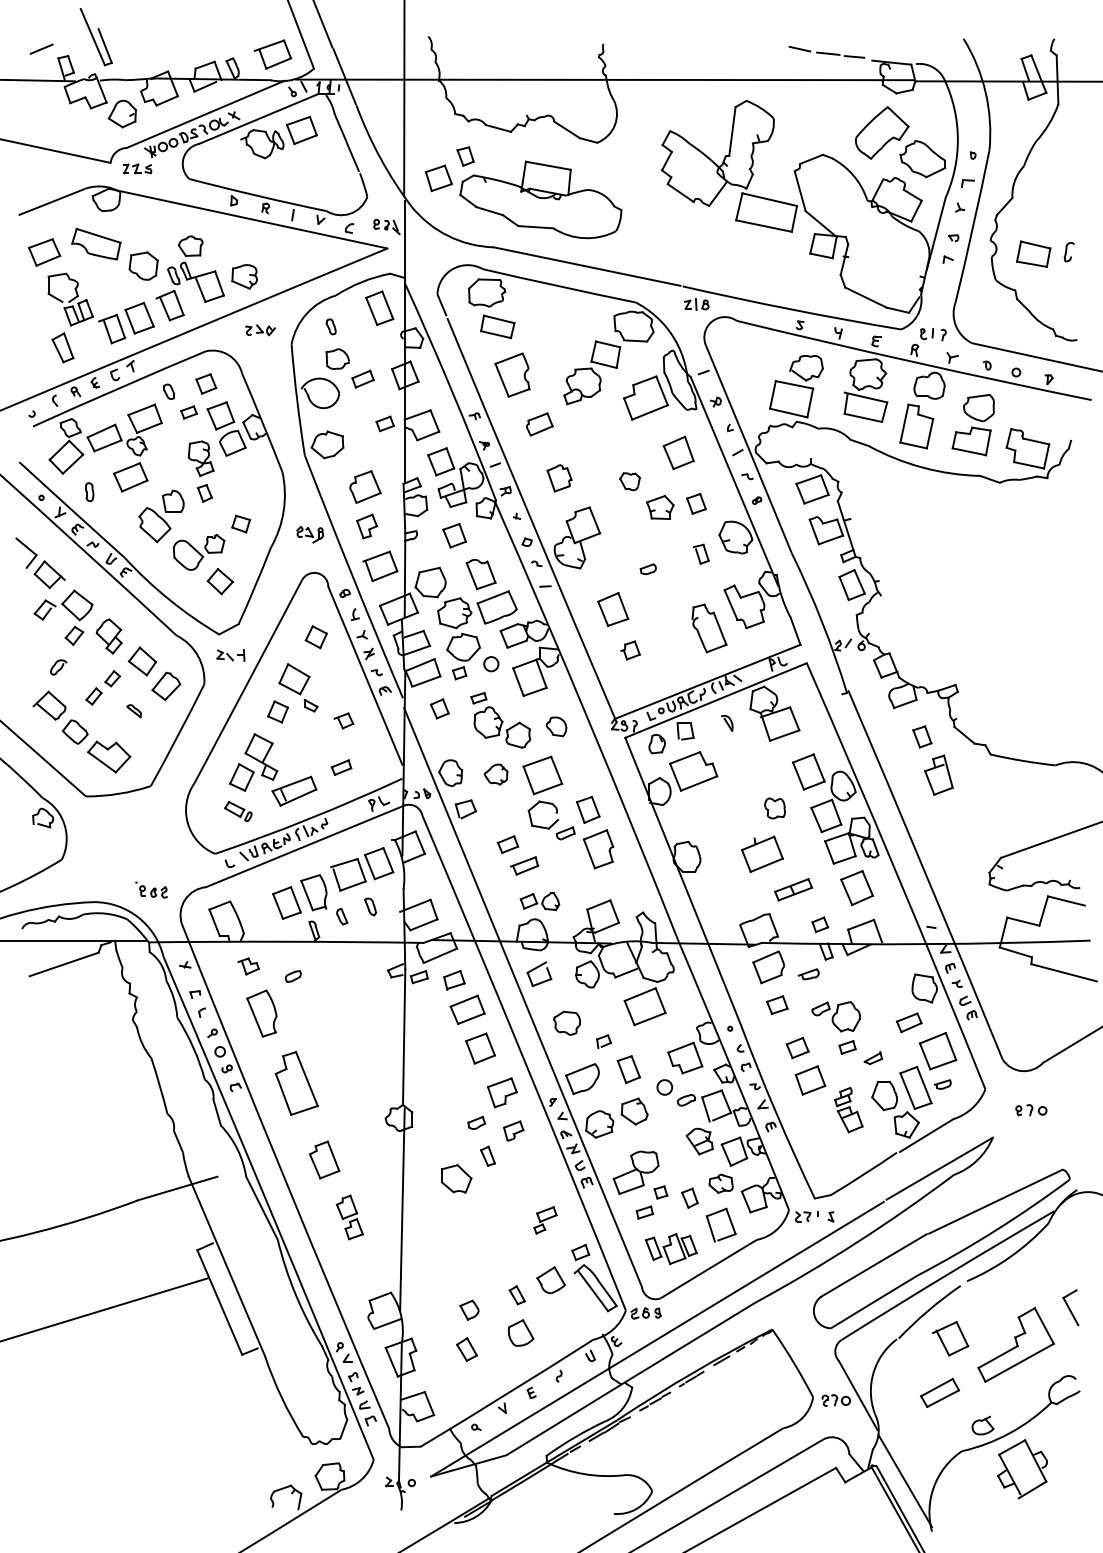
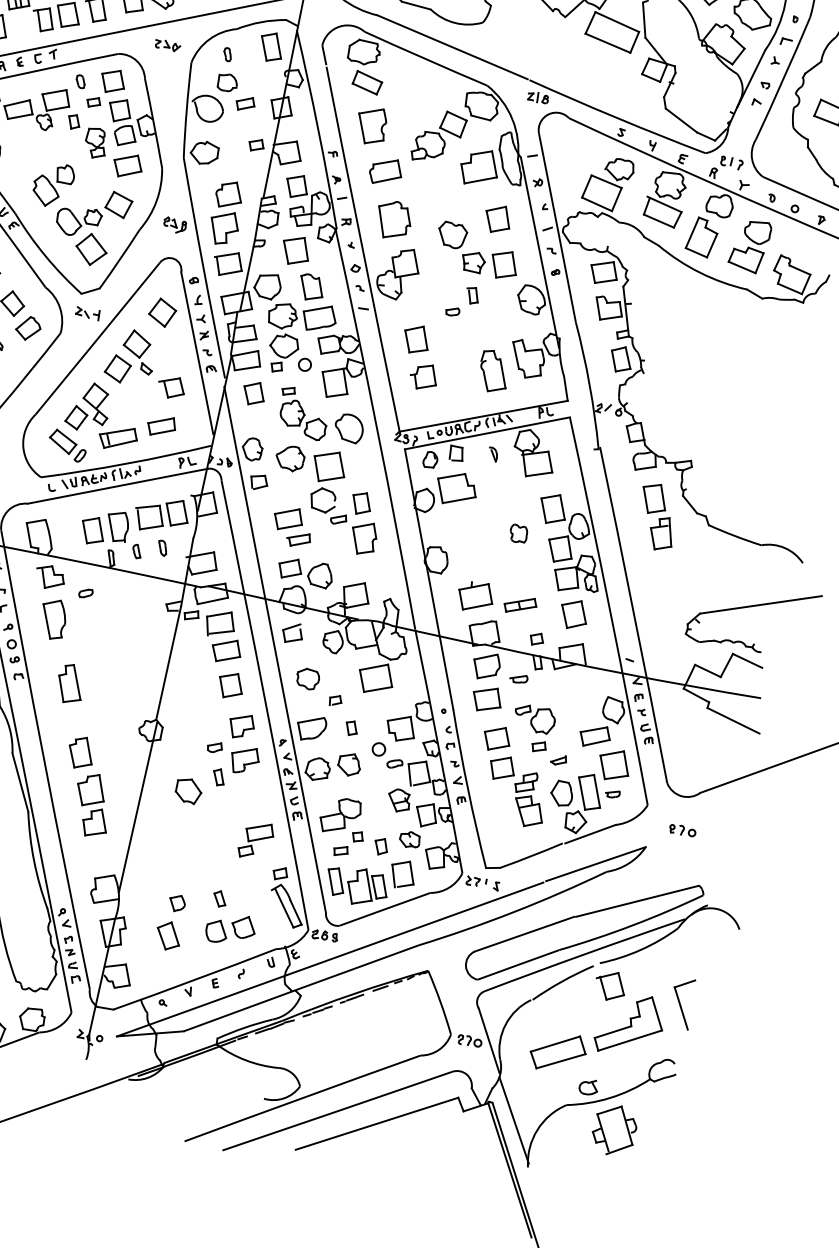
part: (206, 383) -> (113, 81), size x1.43
part: (539, 424) -> (385, 171), size x1.43
part: (130, 477) -> (127, 166), moved
part: (559, 478) -> (393, 220), size x1.67
part: (629, 481) -> (451, 234), size x1.67
part: (204, 493) -> (73, 121), moved
part: (696, 503) -> (504, 264), size x1.67
part: (240, 523) -> (118, 204), size x1.67
part: (366, 526) -> (223, 228), size x1.67
part: (454, 535) -> (295, 250), size x1.43
part: (700, 553) -> (472, 294), moved
part: (220, 581) -> (91, 249), size x1.43
part: (316, 636) -> (162, 312), size x1.43
part: (630, 650) -> (424, 376), size x1.67
part: (439, 708) -> (253, 393), size x1.43
part: (277, 711) -> (117, 368), size x1.43
part: (343, 720) -> (171, 387), size x1.67
part: (556, 726) -> (349, 428), size x1.67
part: (922, 736) -> (654, 498), size x1.67
part: (341, 767) -> (161, 426), size x1.67
part: (495, 774) -> (289, 458), size x1.43
part: (238, 811) -> (67, 445), size x1.67
part: (507, 844) -> (288, 518), size x1.67
part: (762, 853) -> (475, 596), moved
part: (539, 901) -> (305, 572), size x1.67
part: (248, 966) -> (49, 577), size x1.67
part: (454, 980) -> (220, 624), size x1.67
part: (777, 1004) -> (487, 698), size x1.67
part: (908, 1022) -> (594, 736), size x1.43
part: (797, 1047) -> (497, 738), size x1.43
part: (628, 1069) -> (351, 728), size x0.62
part: (296, 1083) -> (70, 683), size x0.71
part: (848, 1109) -> (529, 799), size x1.43
part: (513, 1130) -> (244, 759), size x1.67
part: (349, 1217) -> (92, 805), size x1.67
part: (545, 1220) -> (256, 840), size x1.67
part: (671, 1248) -> (357, 885), size x1.43
part: (550, 1280) -> (243, 927), moved
part: (1070, 1307) -> (682, 1002), size x1.67
part: (950, 1338) -> (610, 985), moved
part: (466, 1349) -> (168, 935), size x1.43
part: (939, 1392) -> (557, 1051), size x1.67

